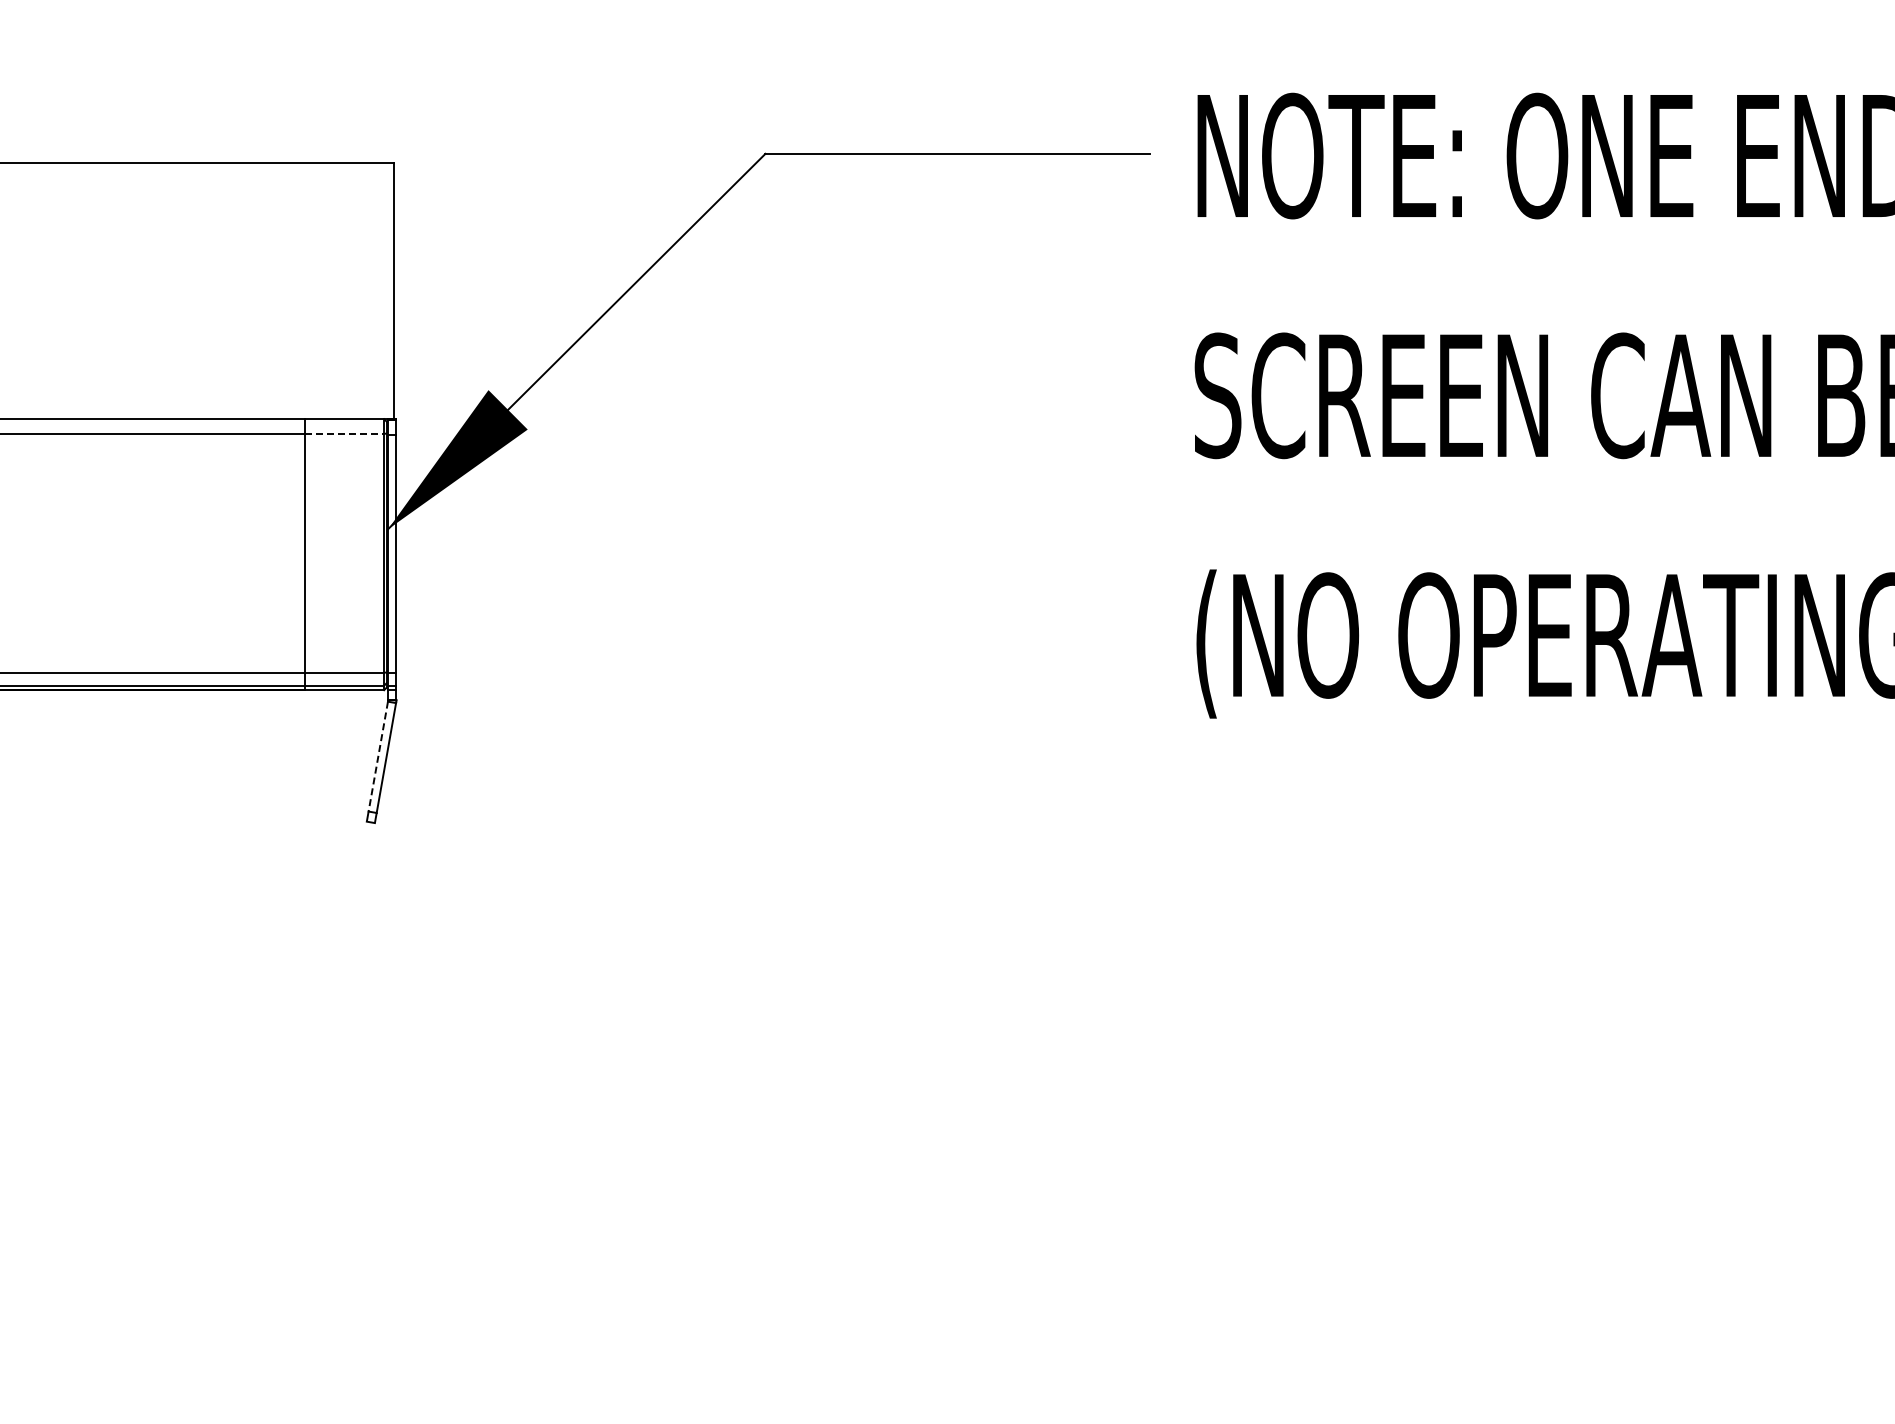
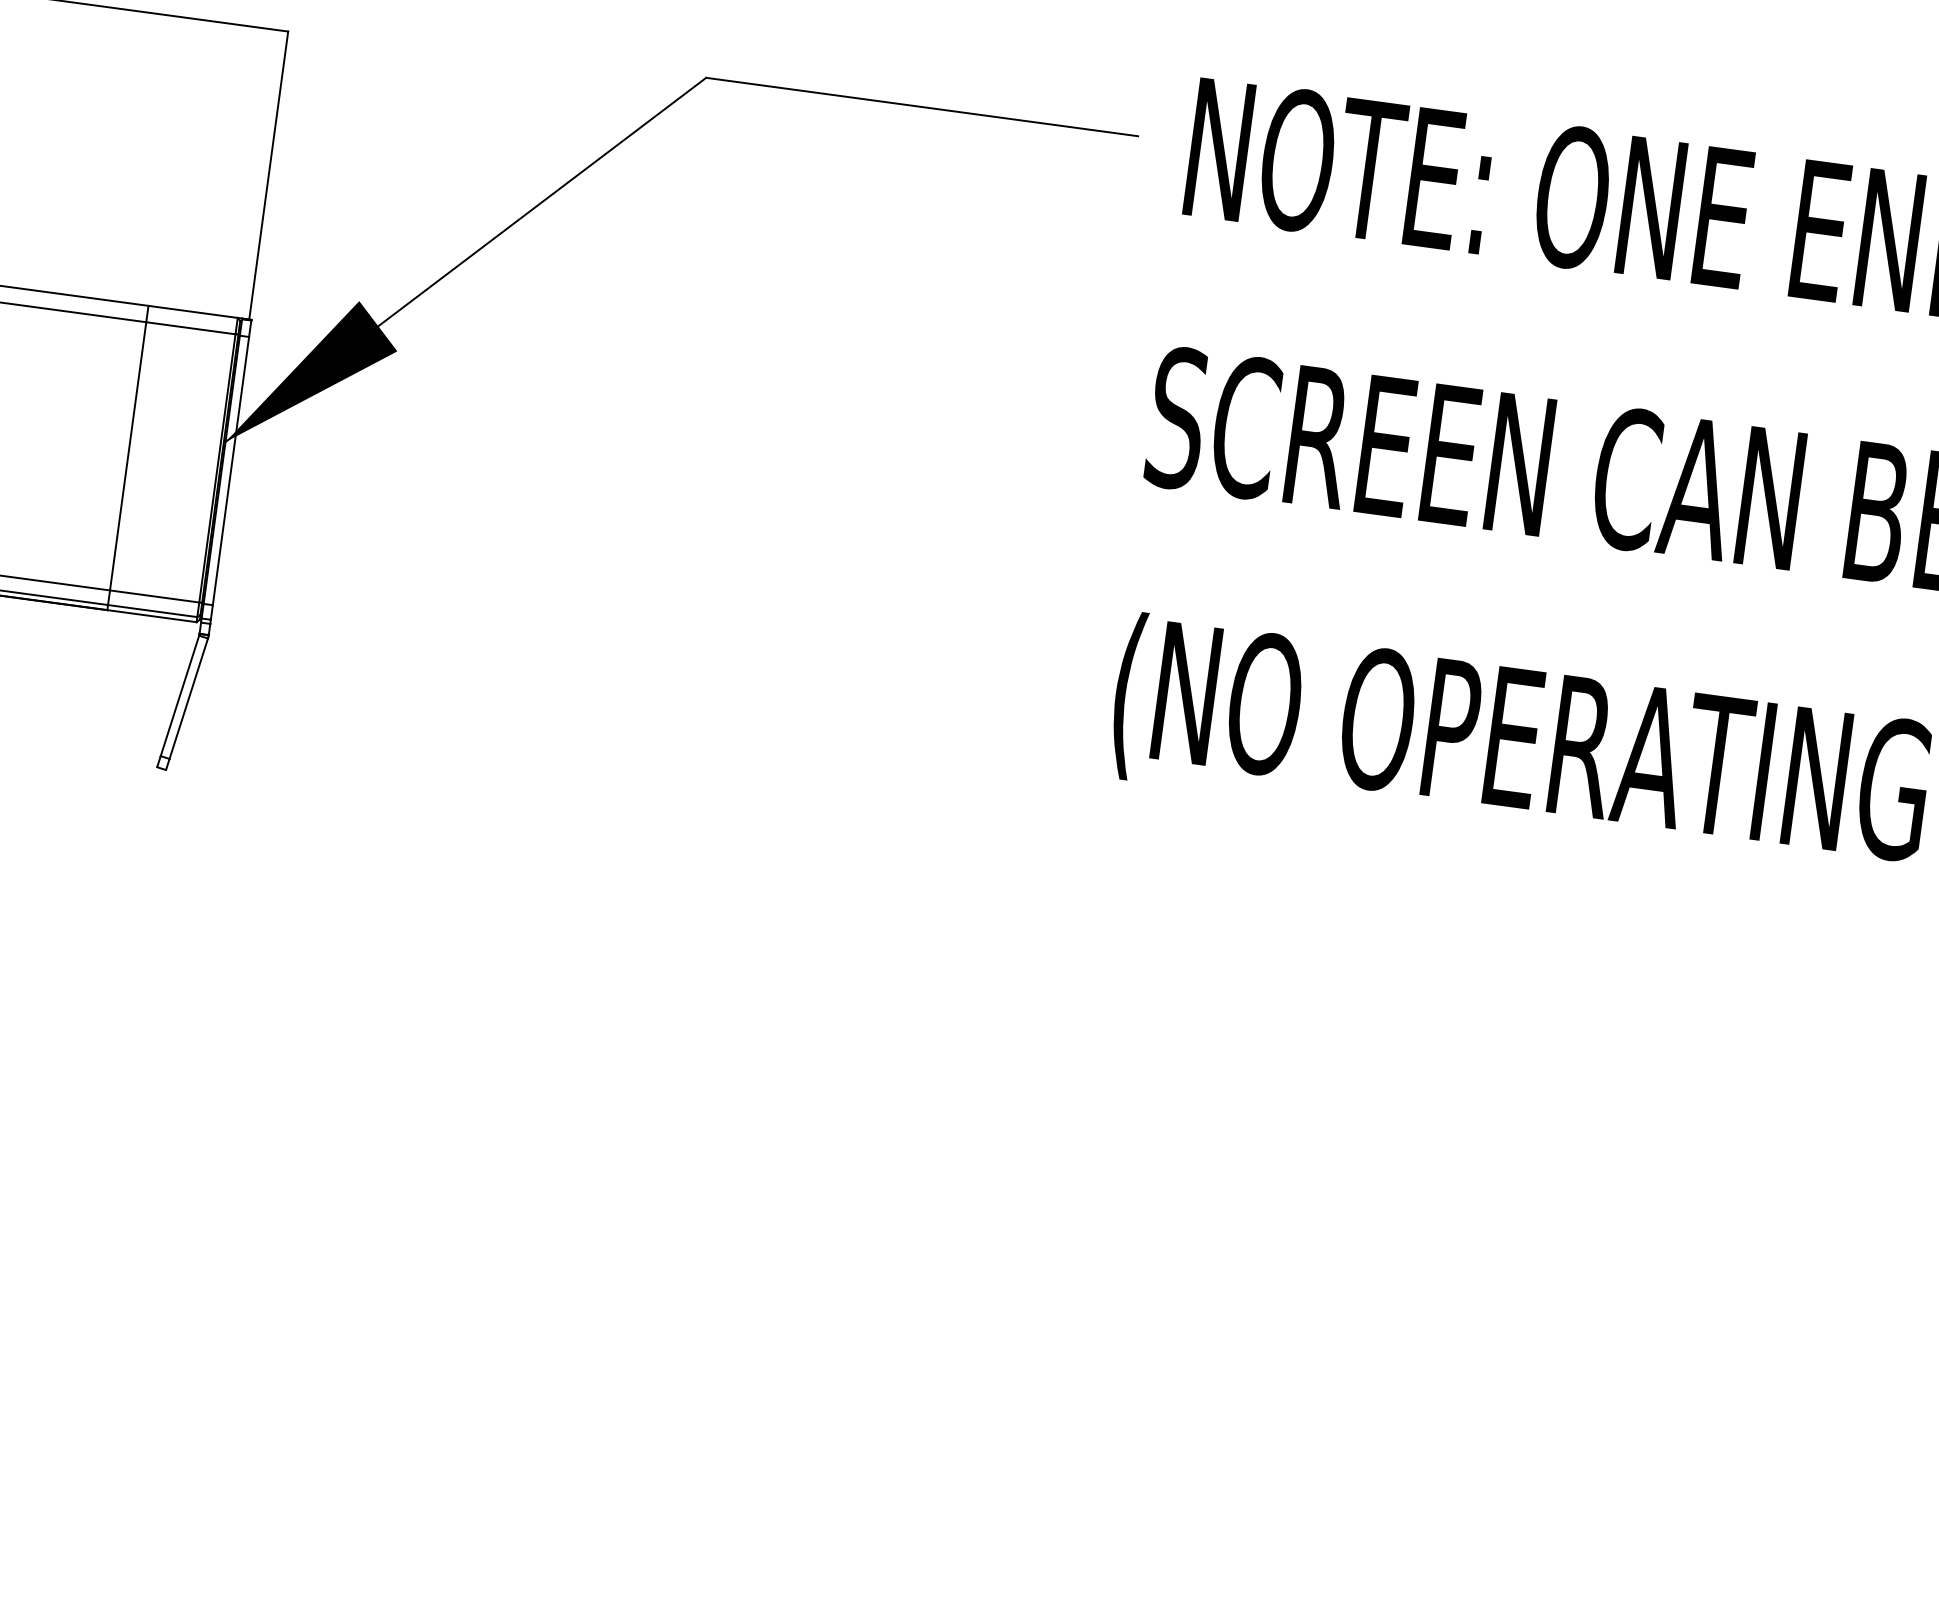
line: (344, 433) -> (191, 327), dashed -> solid
line: (378, 756) -> (180, 695), dashed -> solid

